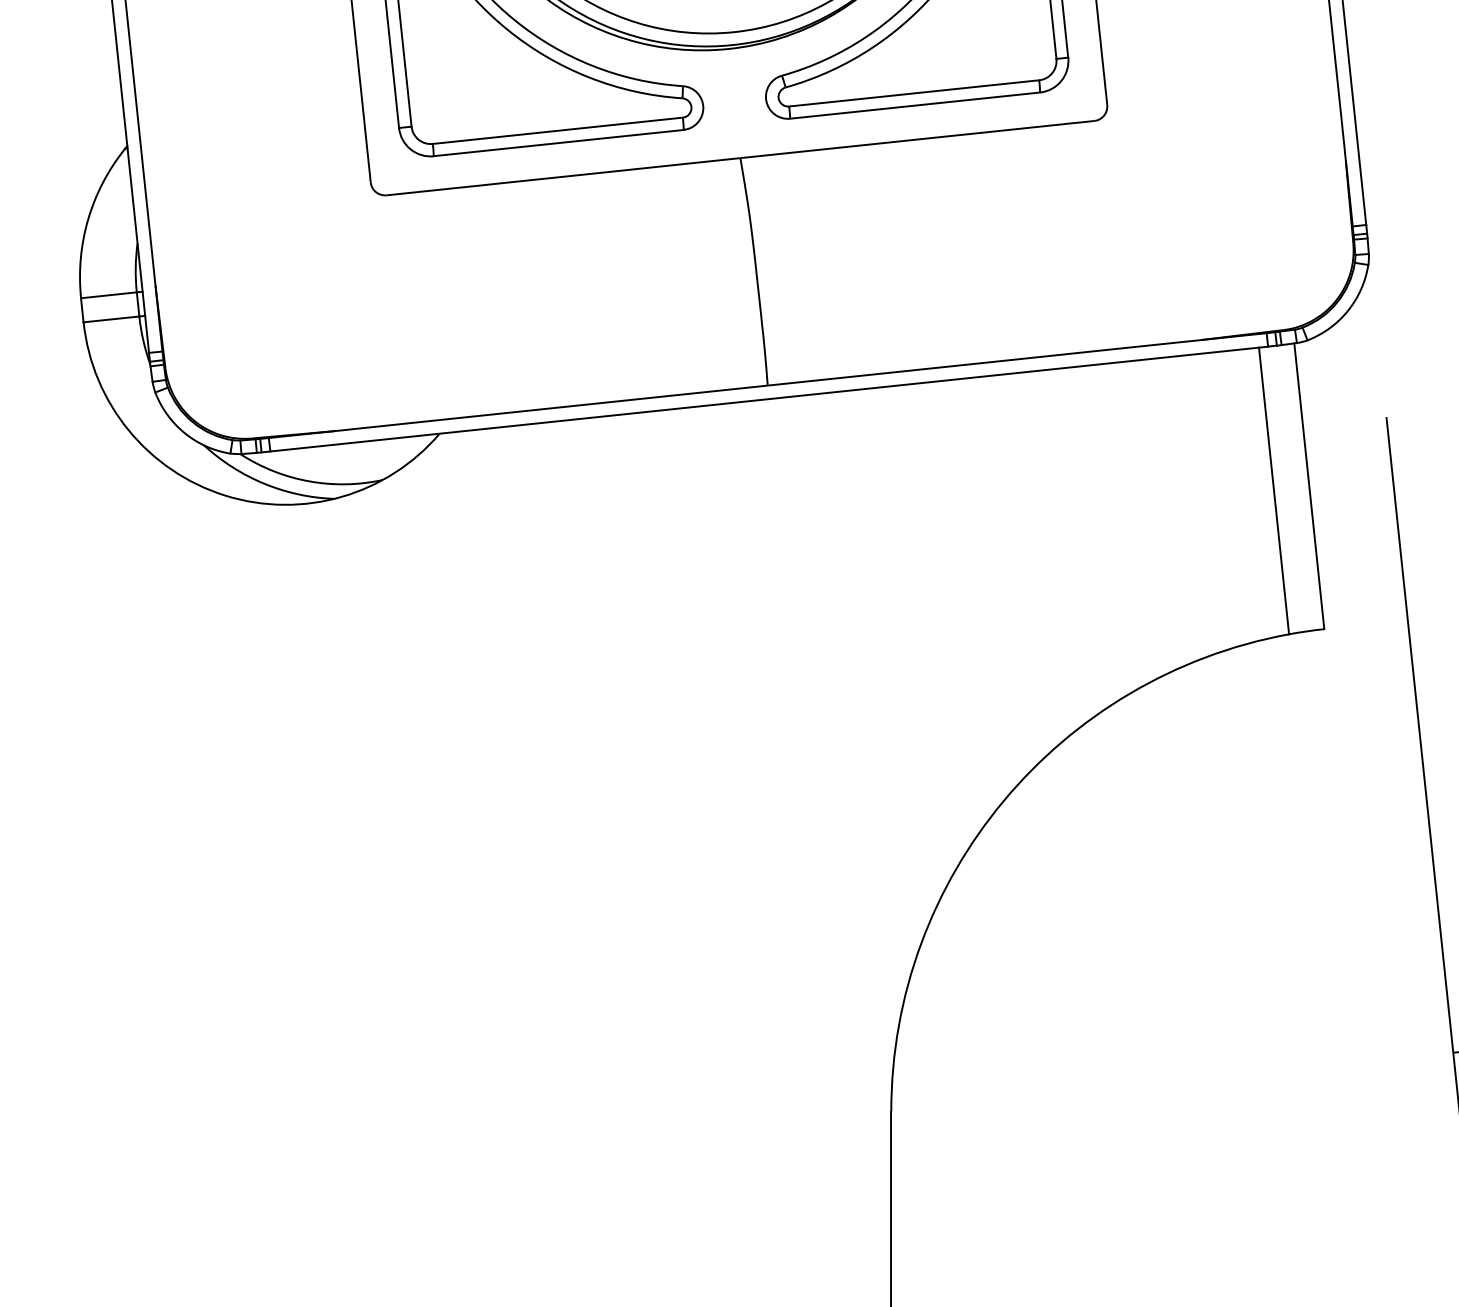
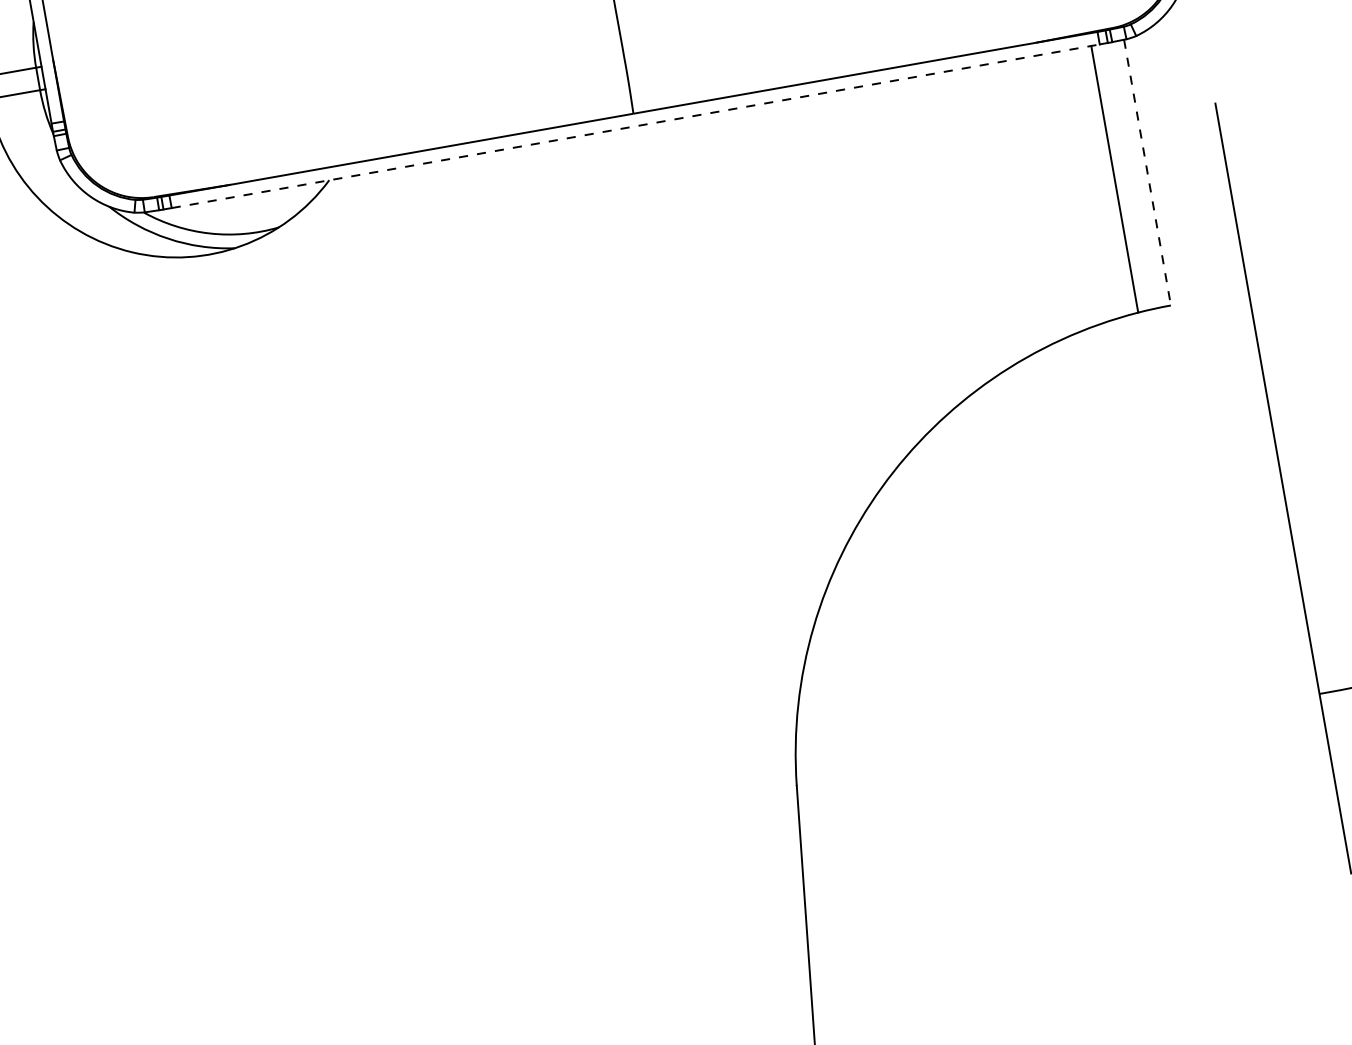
line: (769, 399) -> (636, 126), solid -> dashed
line: (1309, 486) -> (1147, 172), solid -> dashed

